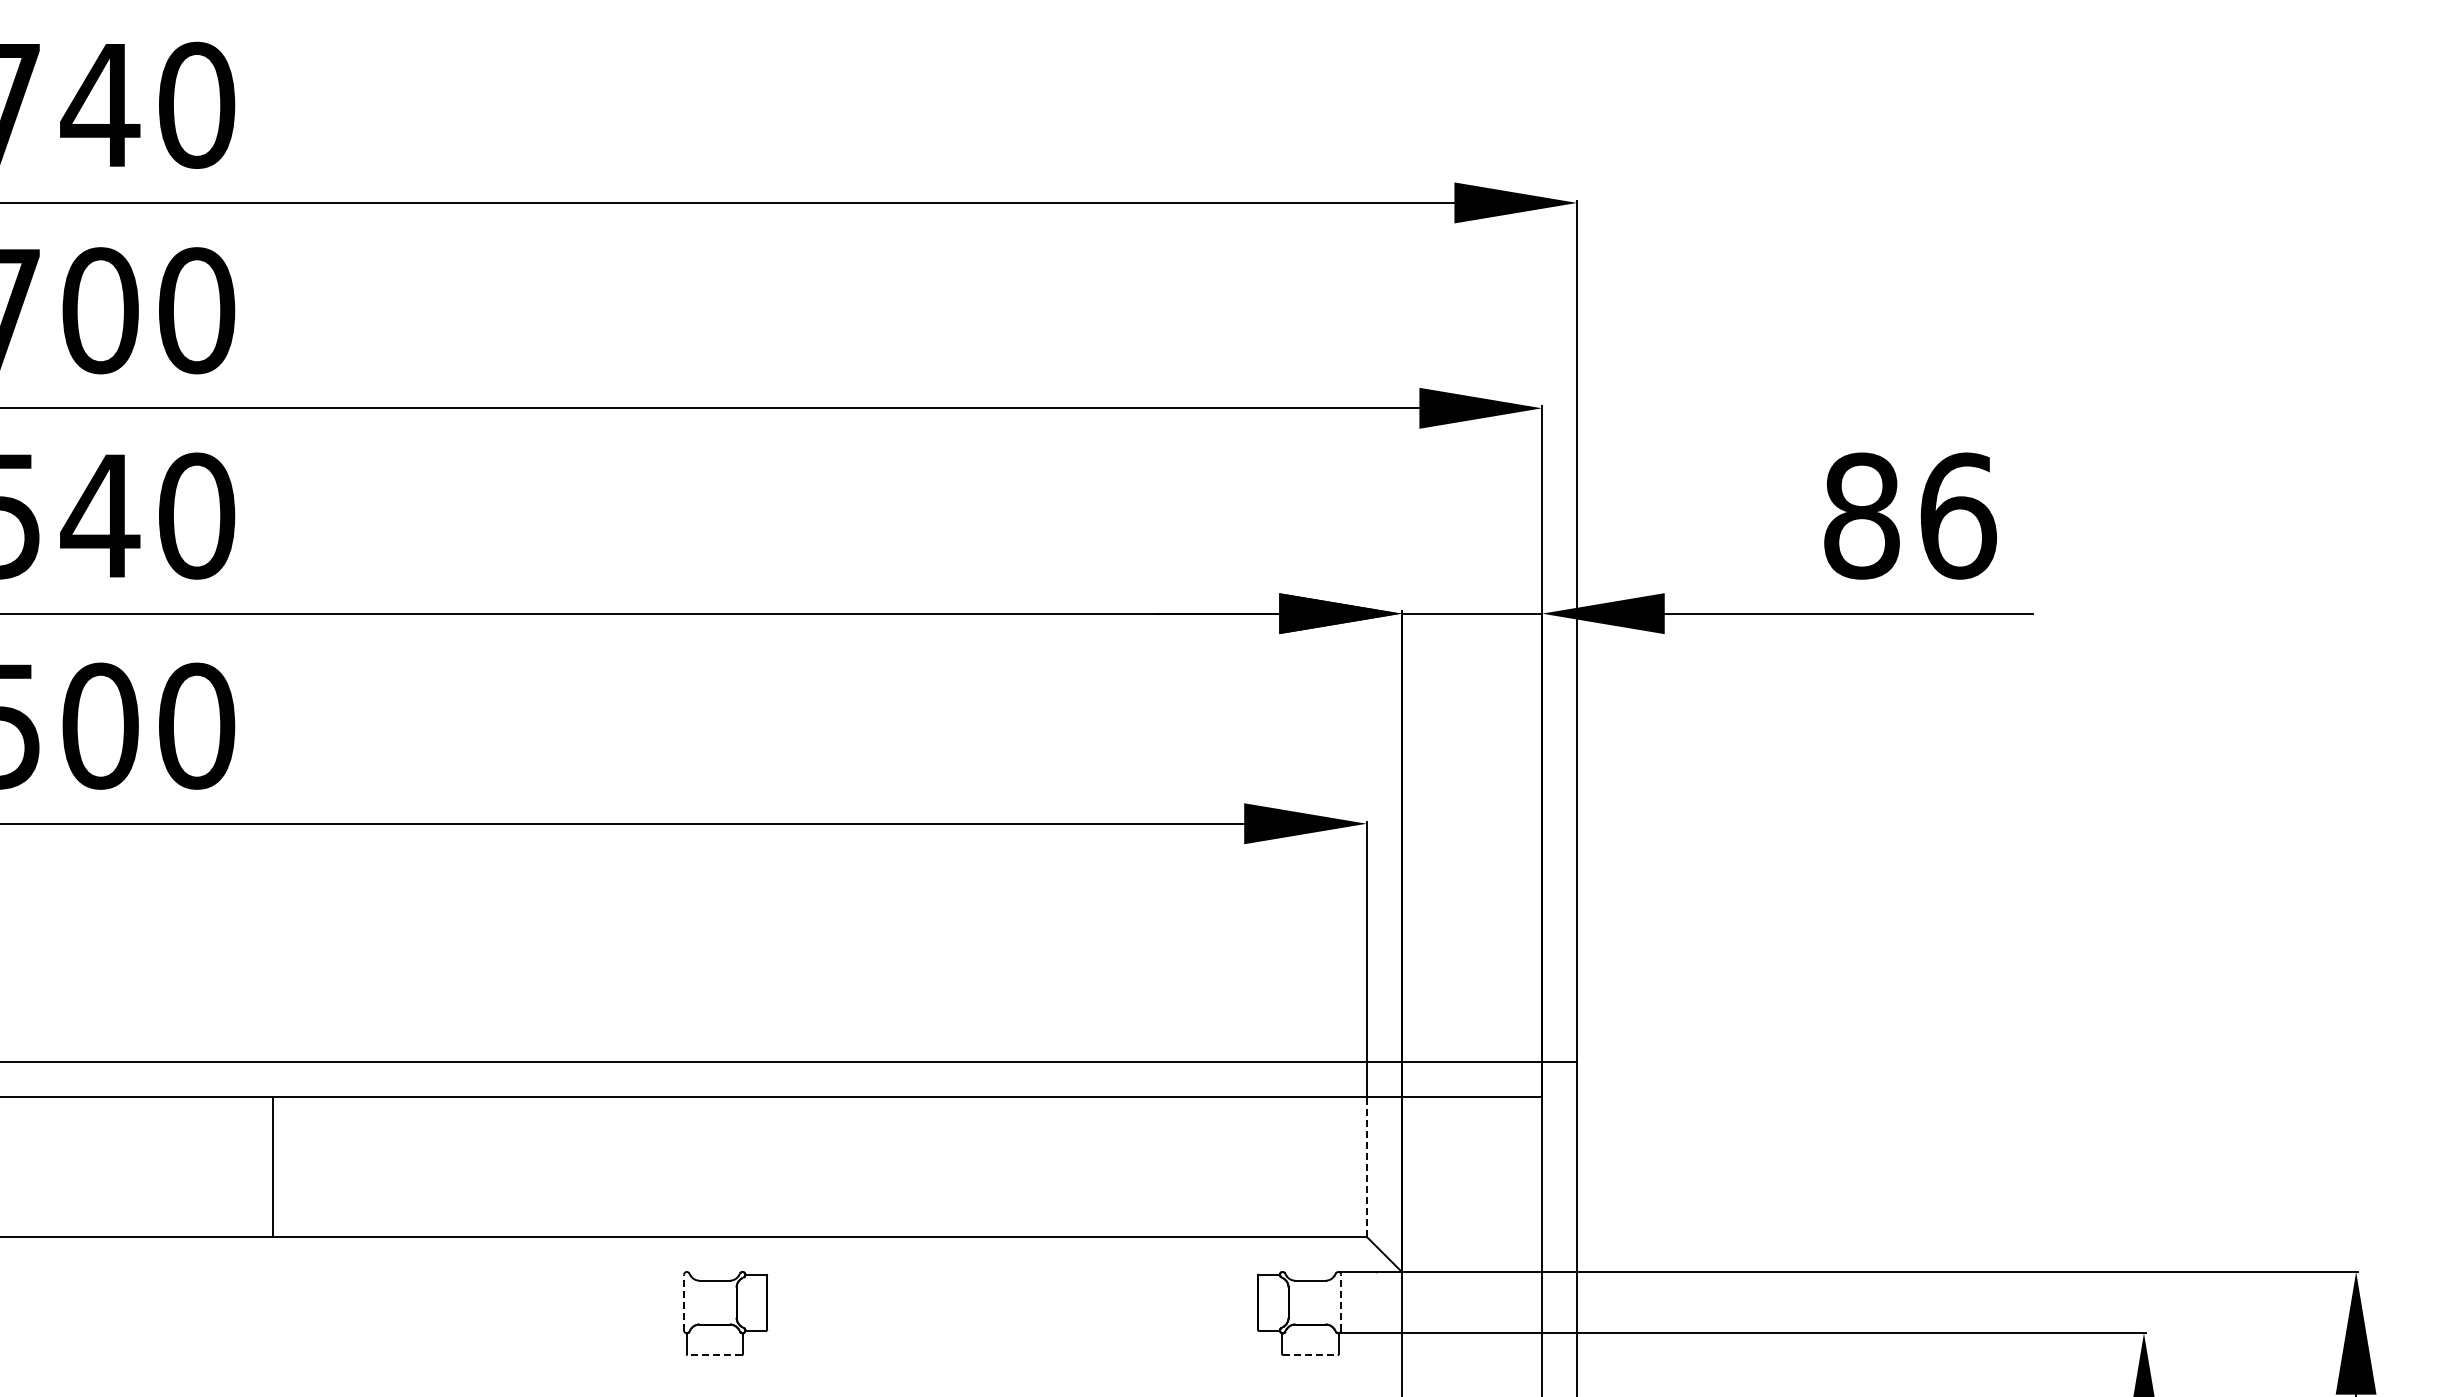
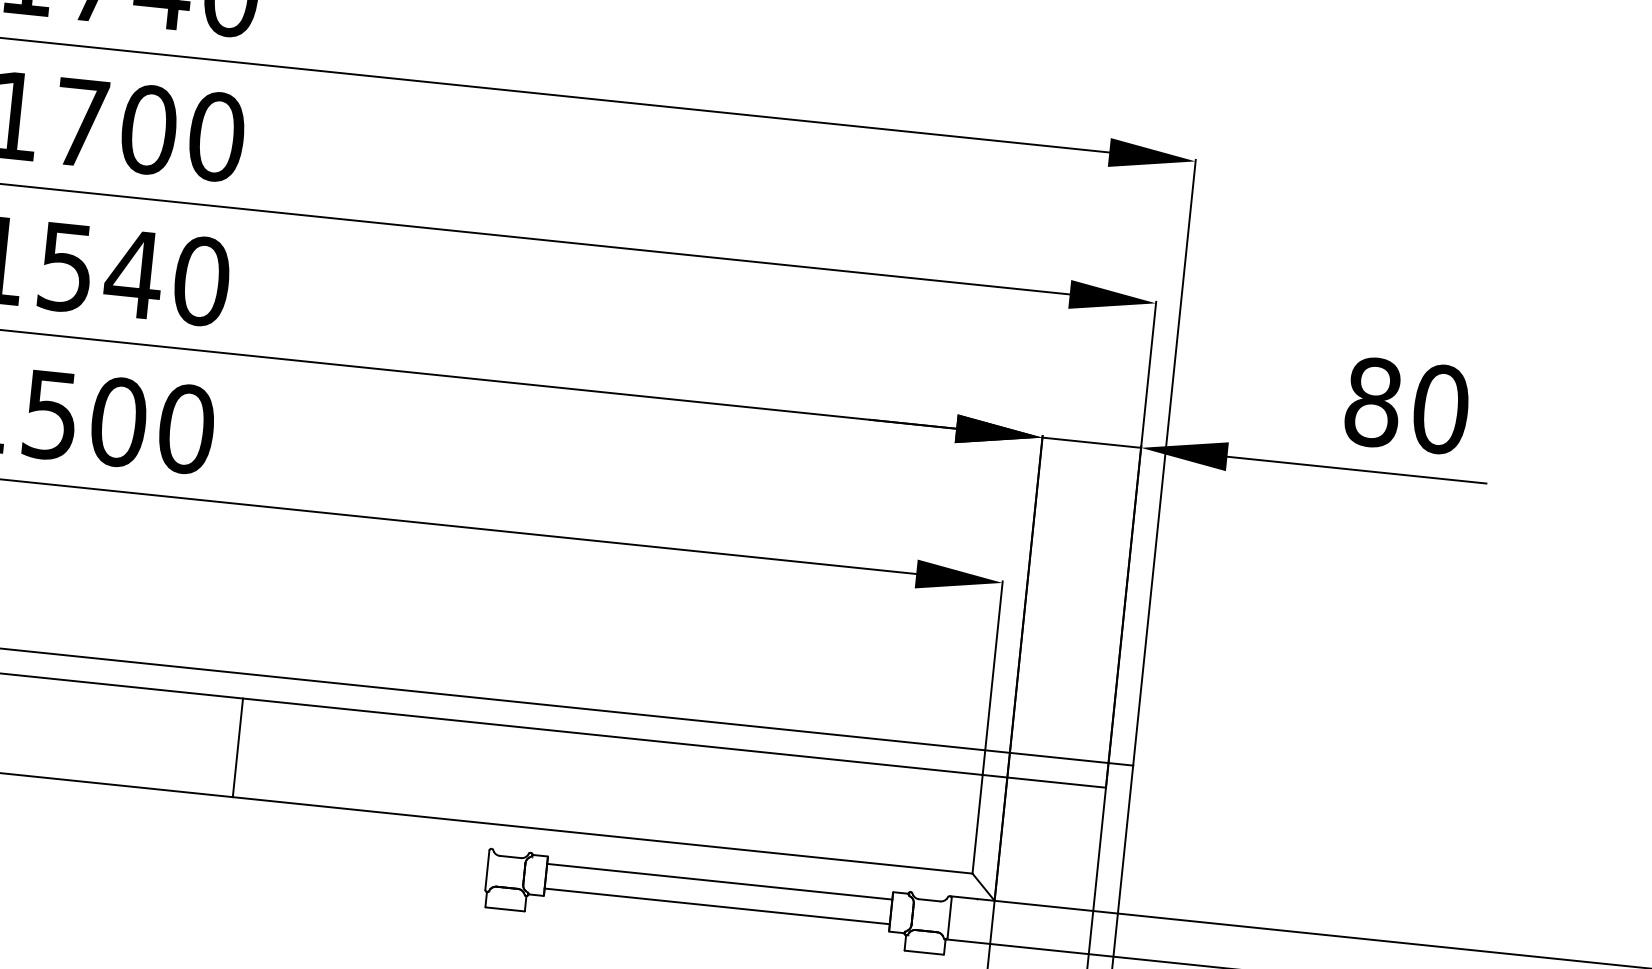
text: (1958, 515) -> (1441, 409), 86 -> 80
line: (272, 1166) -> (237, 747), moved
line: (1366, 1166) -> (977, 824), dashed -> solid
line: (1012, 1285) -> (719, 882), added
line: (684, 1302) -> (487, 870), dashed -> solid
line: (1341, 1302) -> (949, 917), dashed -> solid
line: (1012, 1320) -> (717, 906), added
line: (714, 1355) -> (504, 909), dashed -> solid
line: (1311, 1355) -> (924, 952), dashed -> solid

